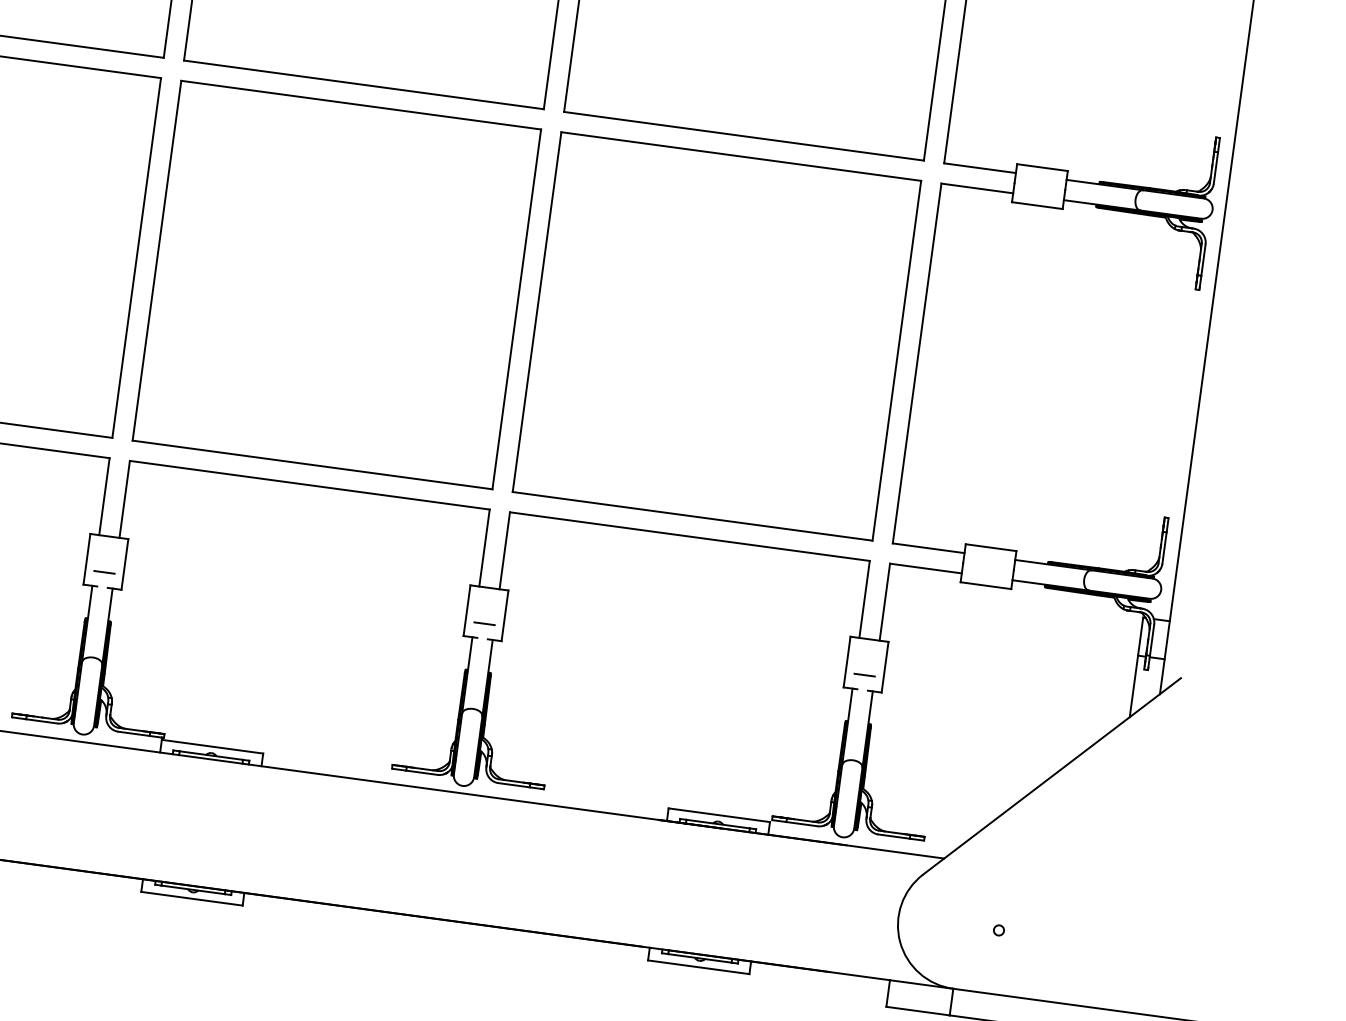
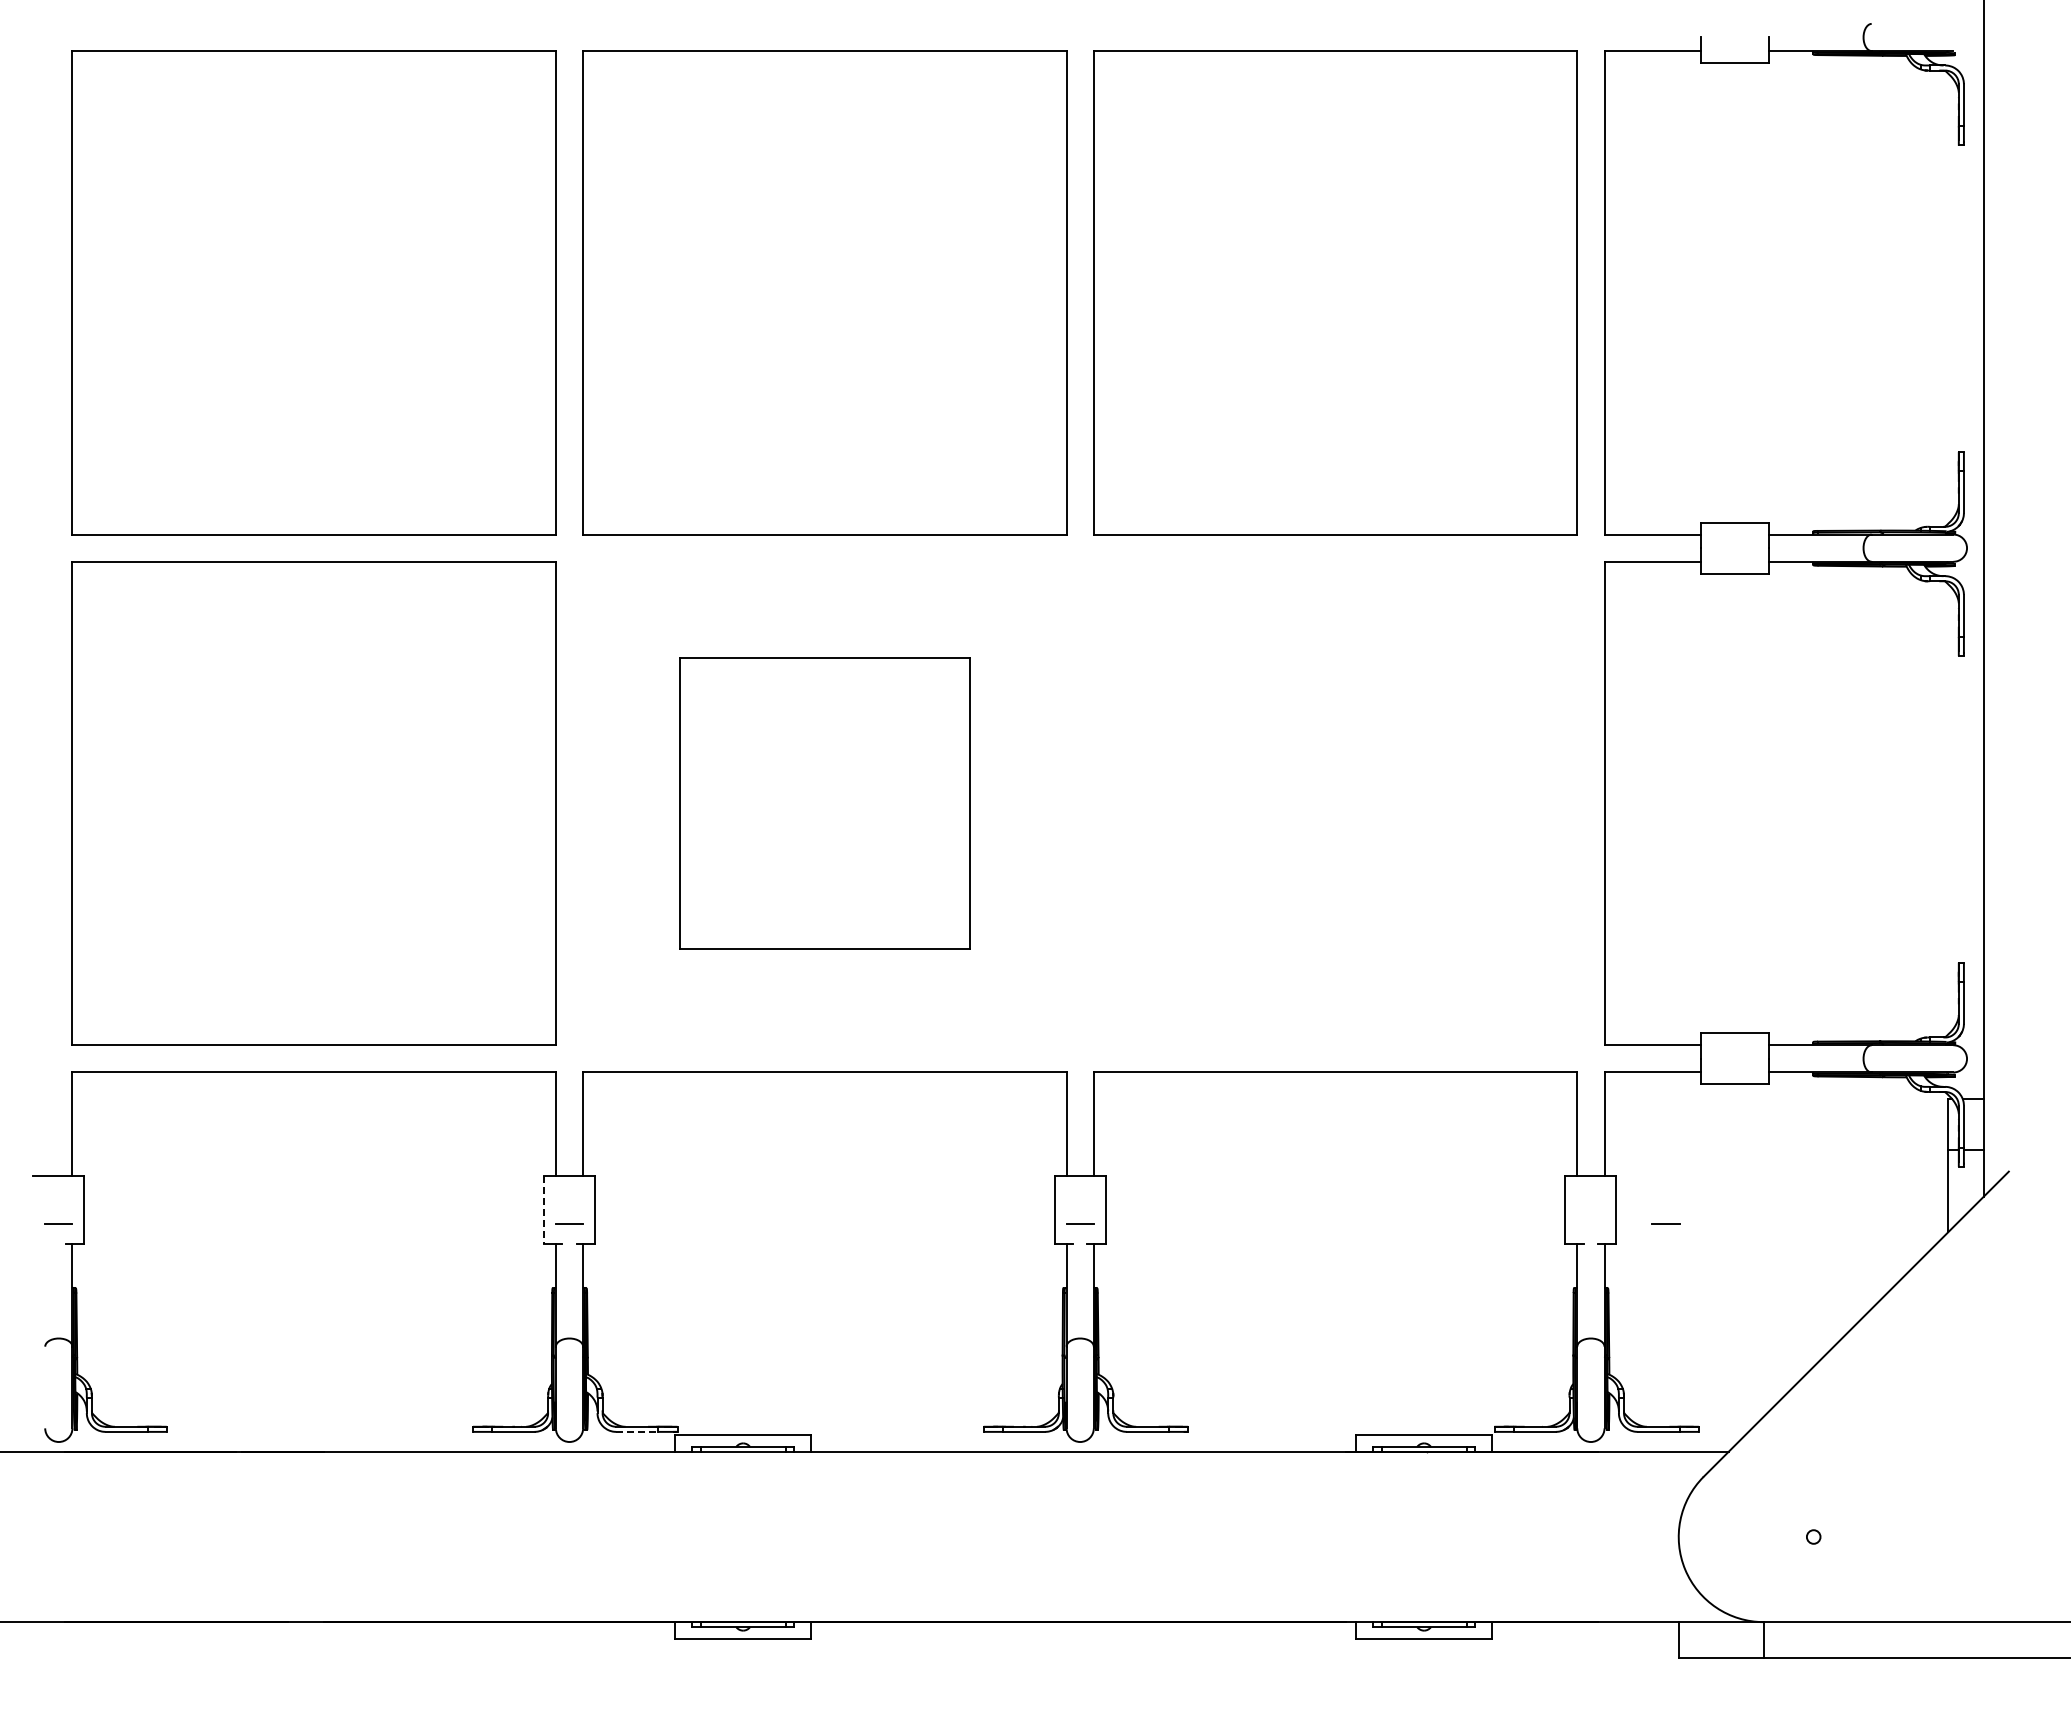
part: (336, 285) -> (824, 803), size x0.6
part: (716, 336) -> (1335, 803), removed
line: (86, 559) -> (543, 1210), solid -> dashed
line: (864, 674) -> (1665, 1223), moved
line: (134, 733) -> (637, 1431), solid -> dashed

